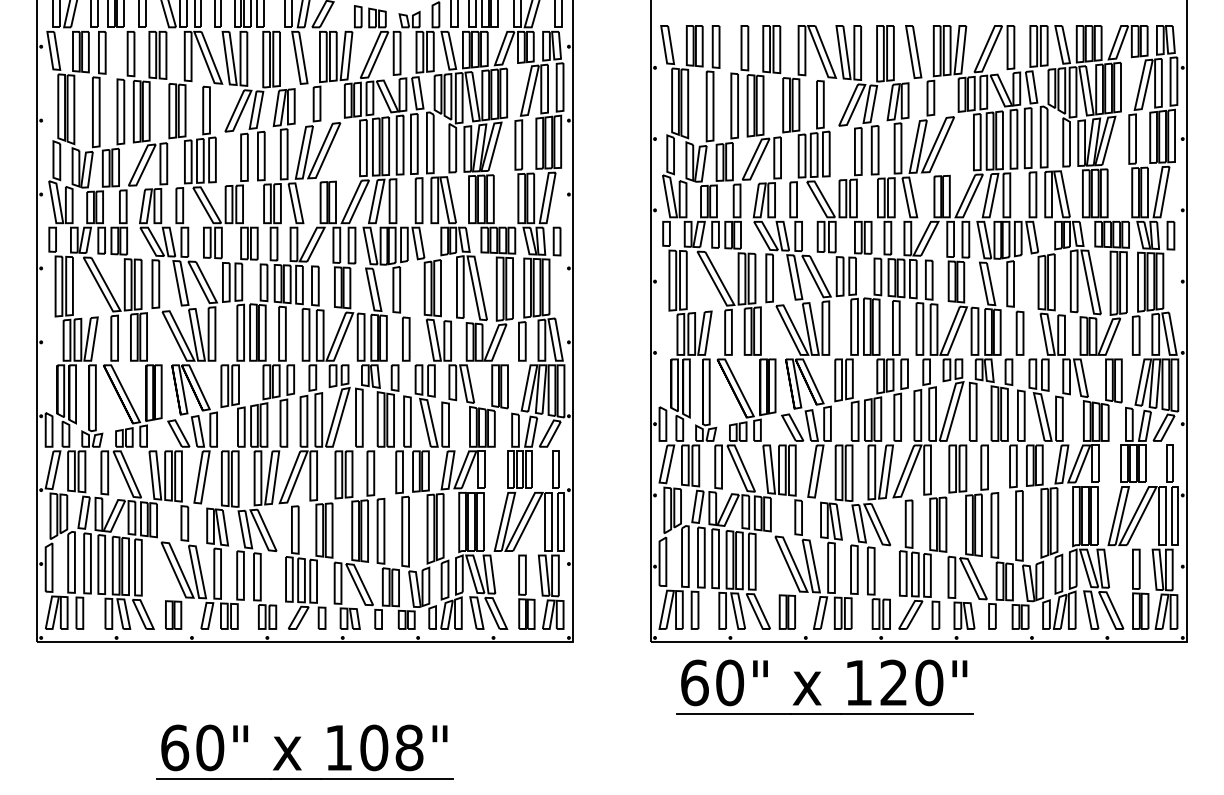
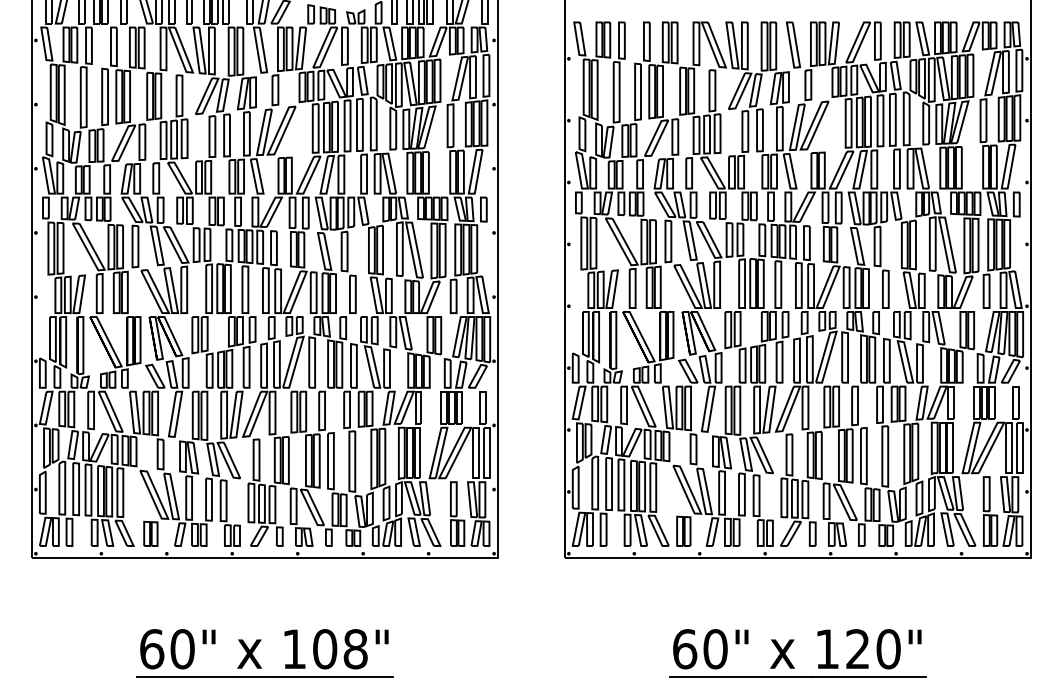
part: (816, 679) -> (790, 646), moved

